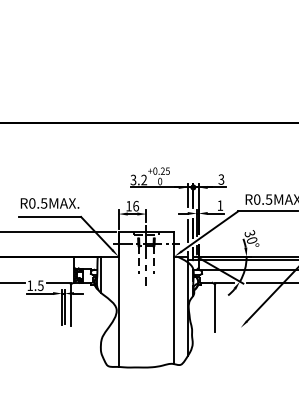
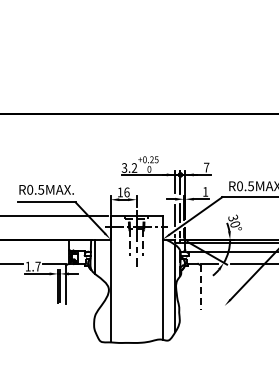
text: (221, 179) -> (206, 167), 3 -> 7
text: (40, 285) -> (37, 266), 1.5 -> 1.7
line: (214, 309) -> (200, 288), solid -> dashed

